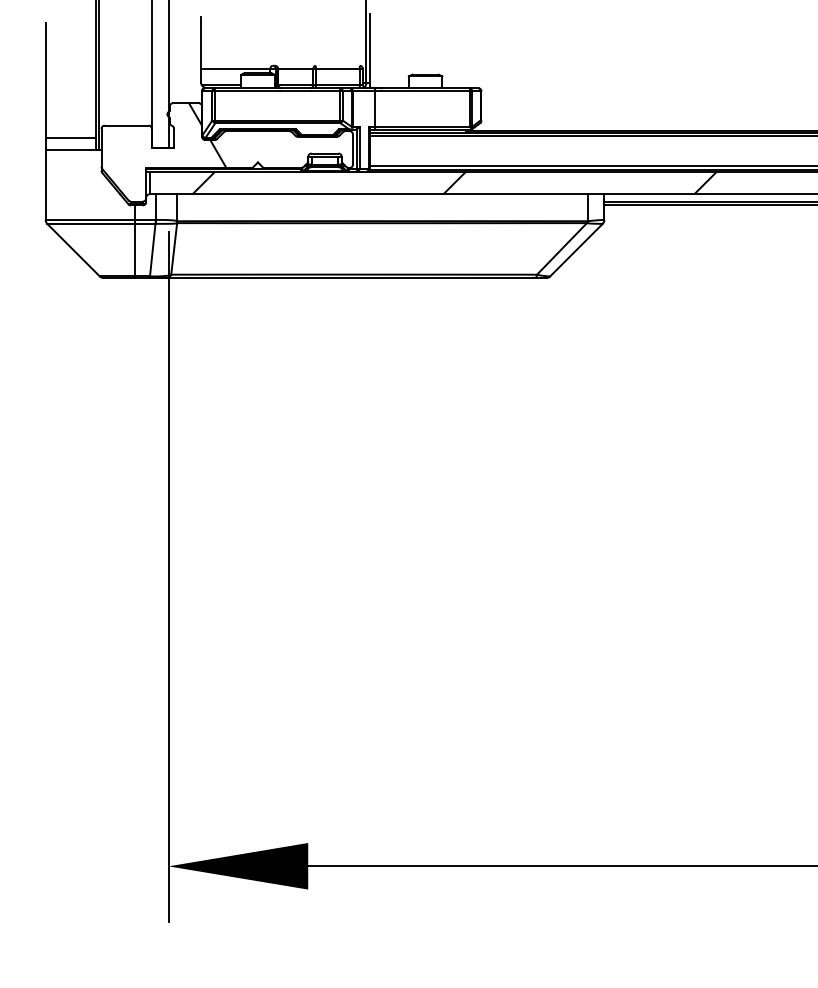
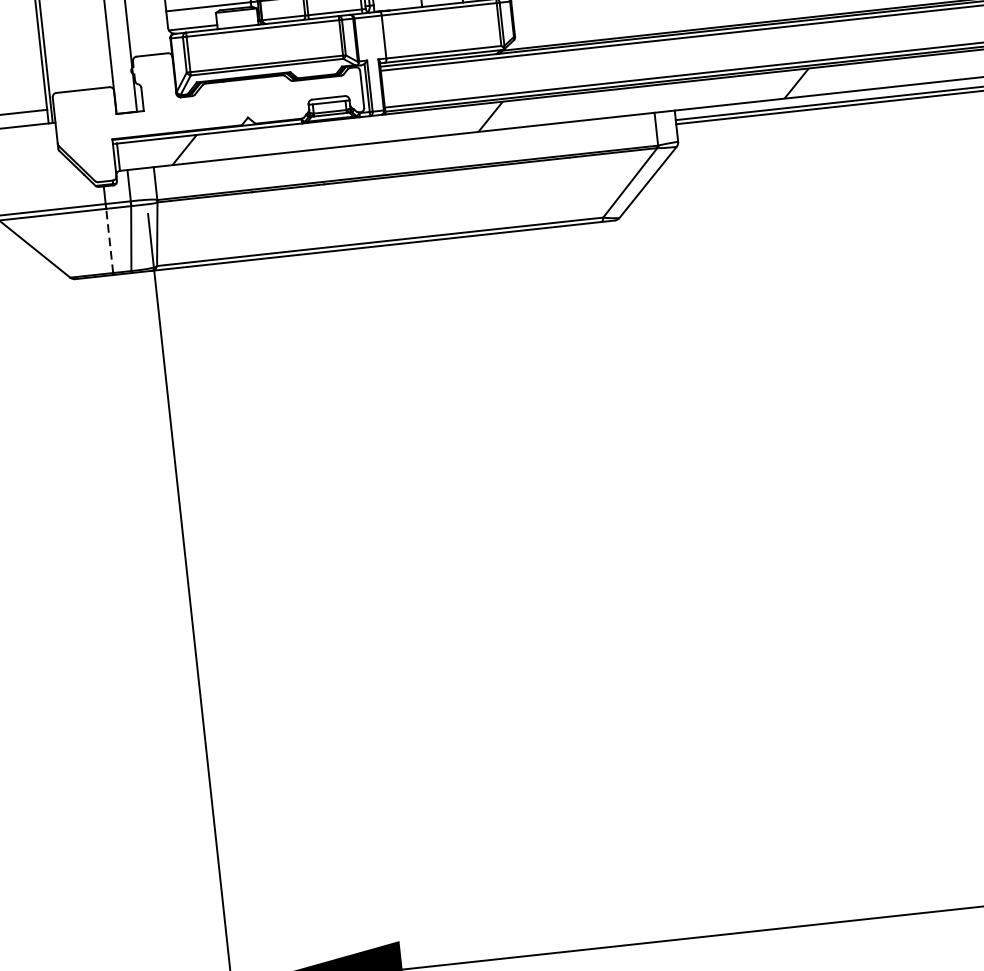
hatch: (207, 135) -> (182, 91), removed
line: (135, 249) -> (110, 240), solid -> dashed

